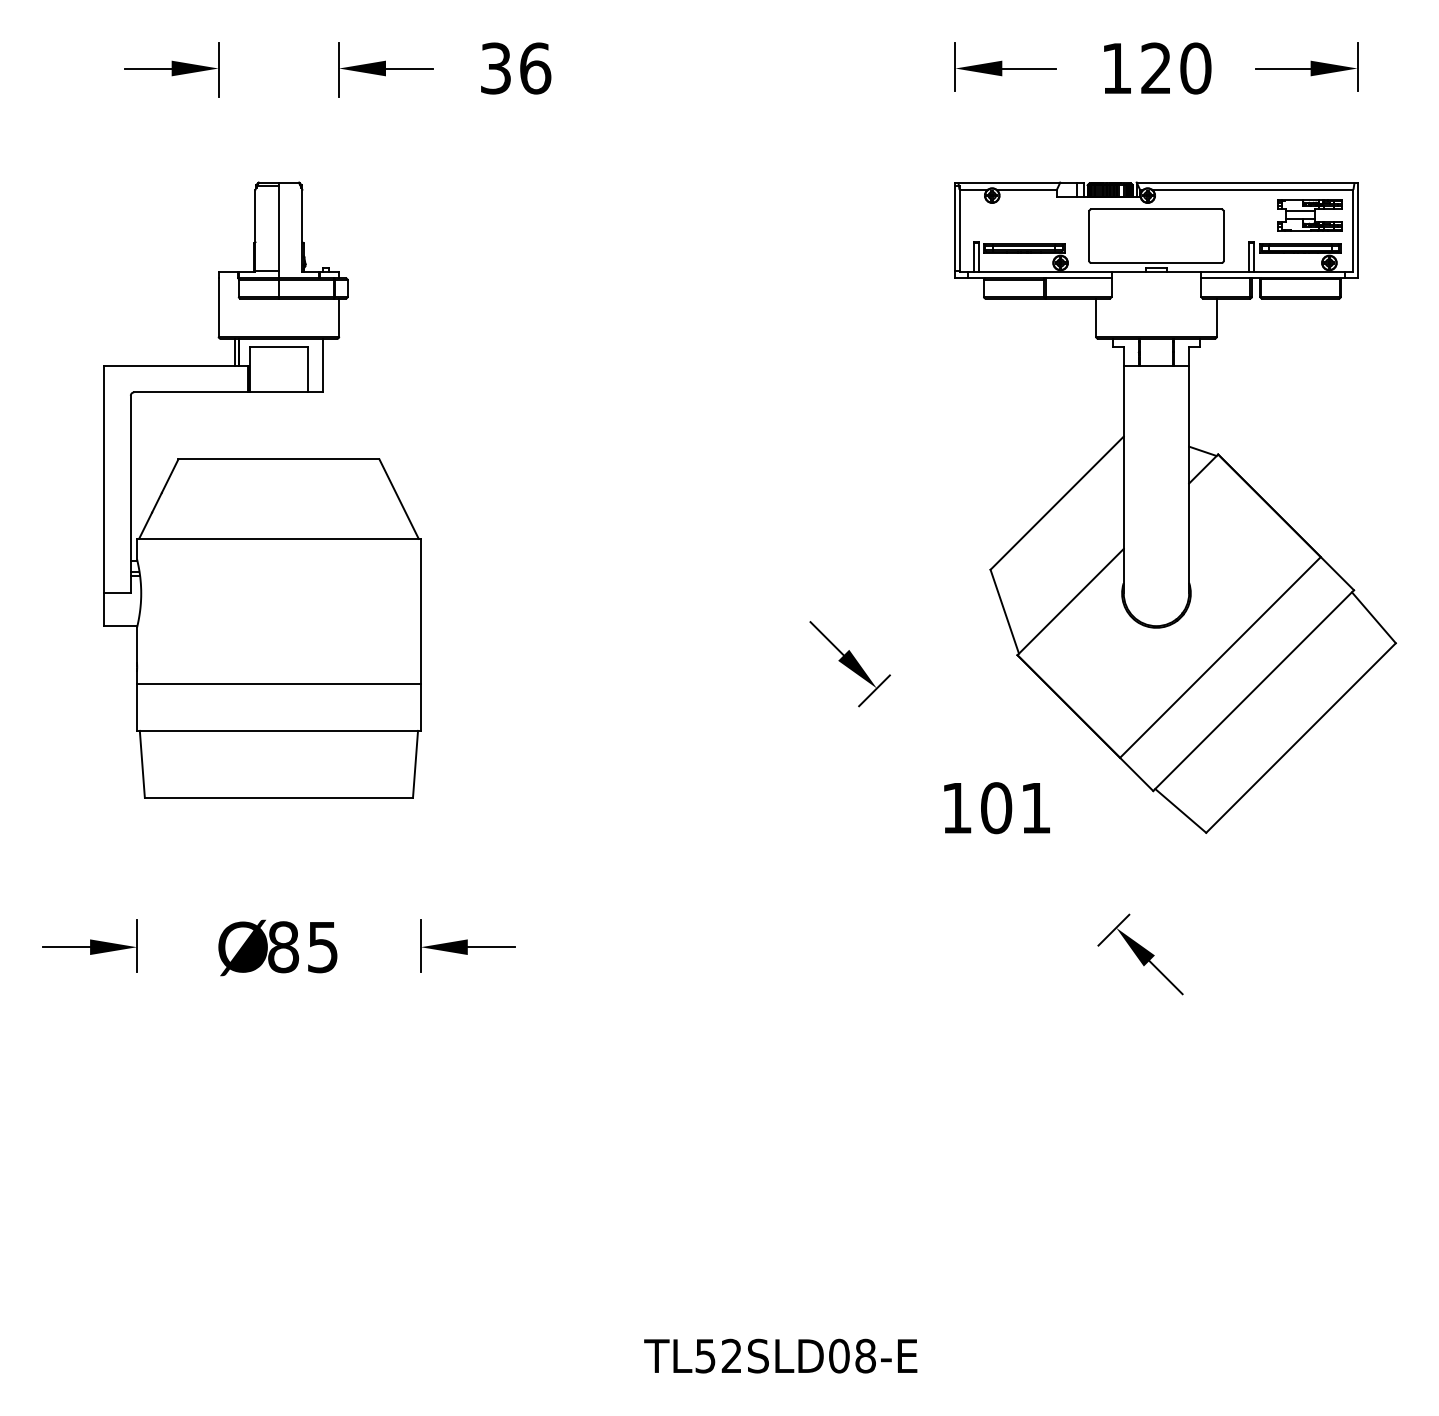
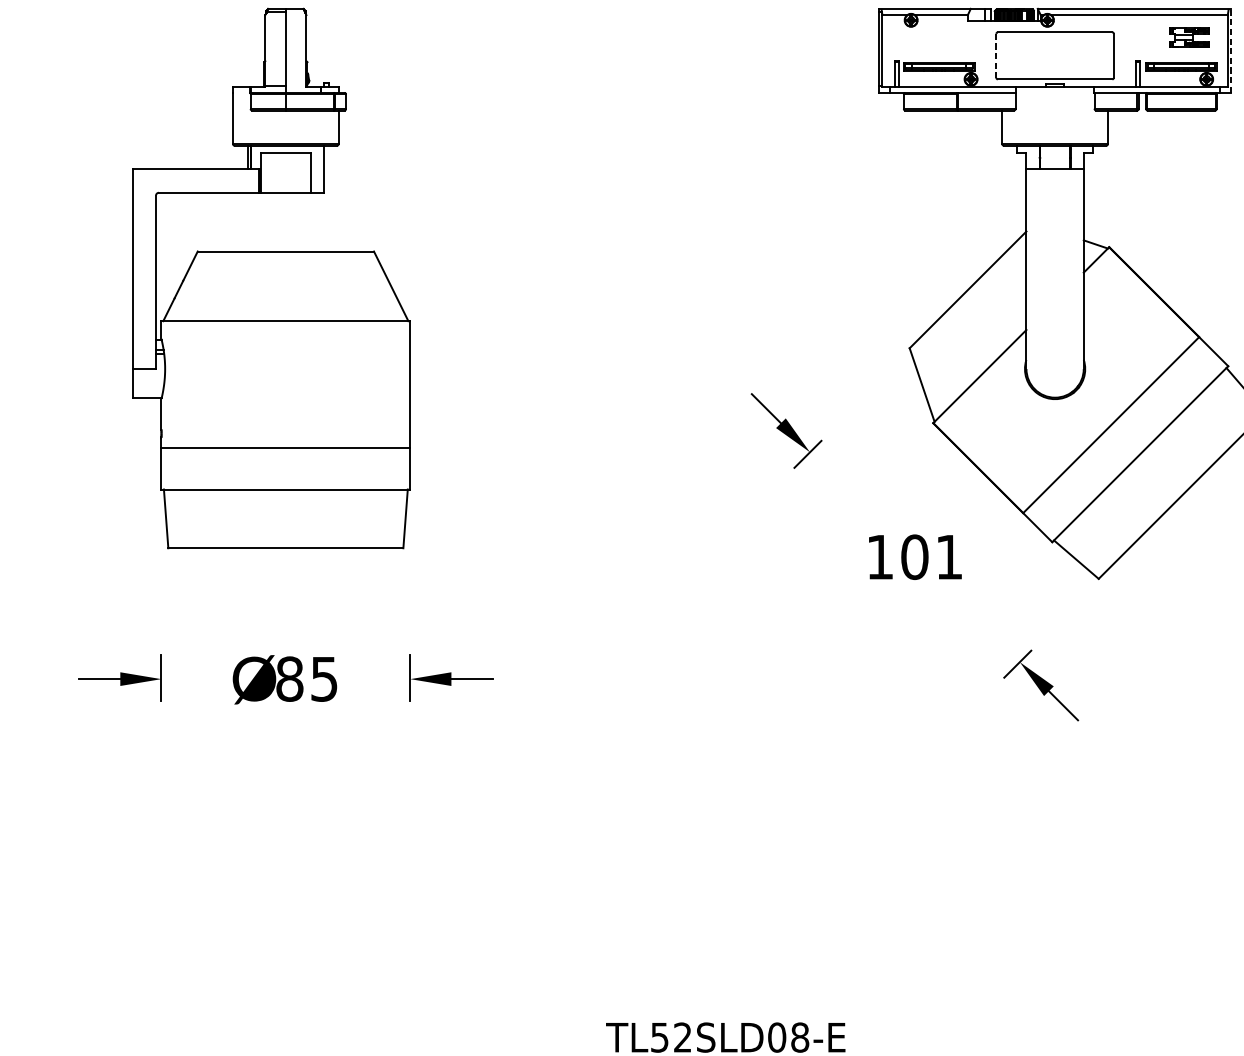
part: (1309, 215) -> (1189, 37), size x0.7
line: (1357, 230) -> (1231, 50), solid -> dashed
line: (1089, 236) -> (996, 56), solid -> dashed

